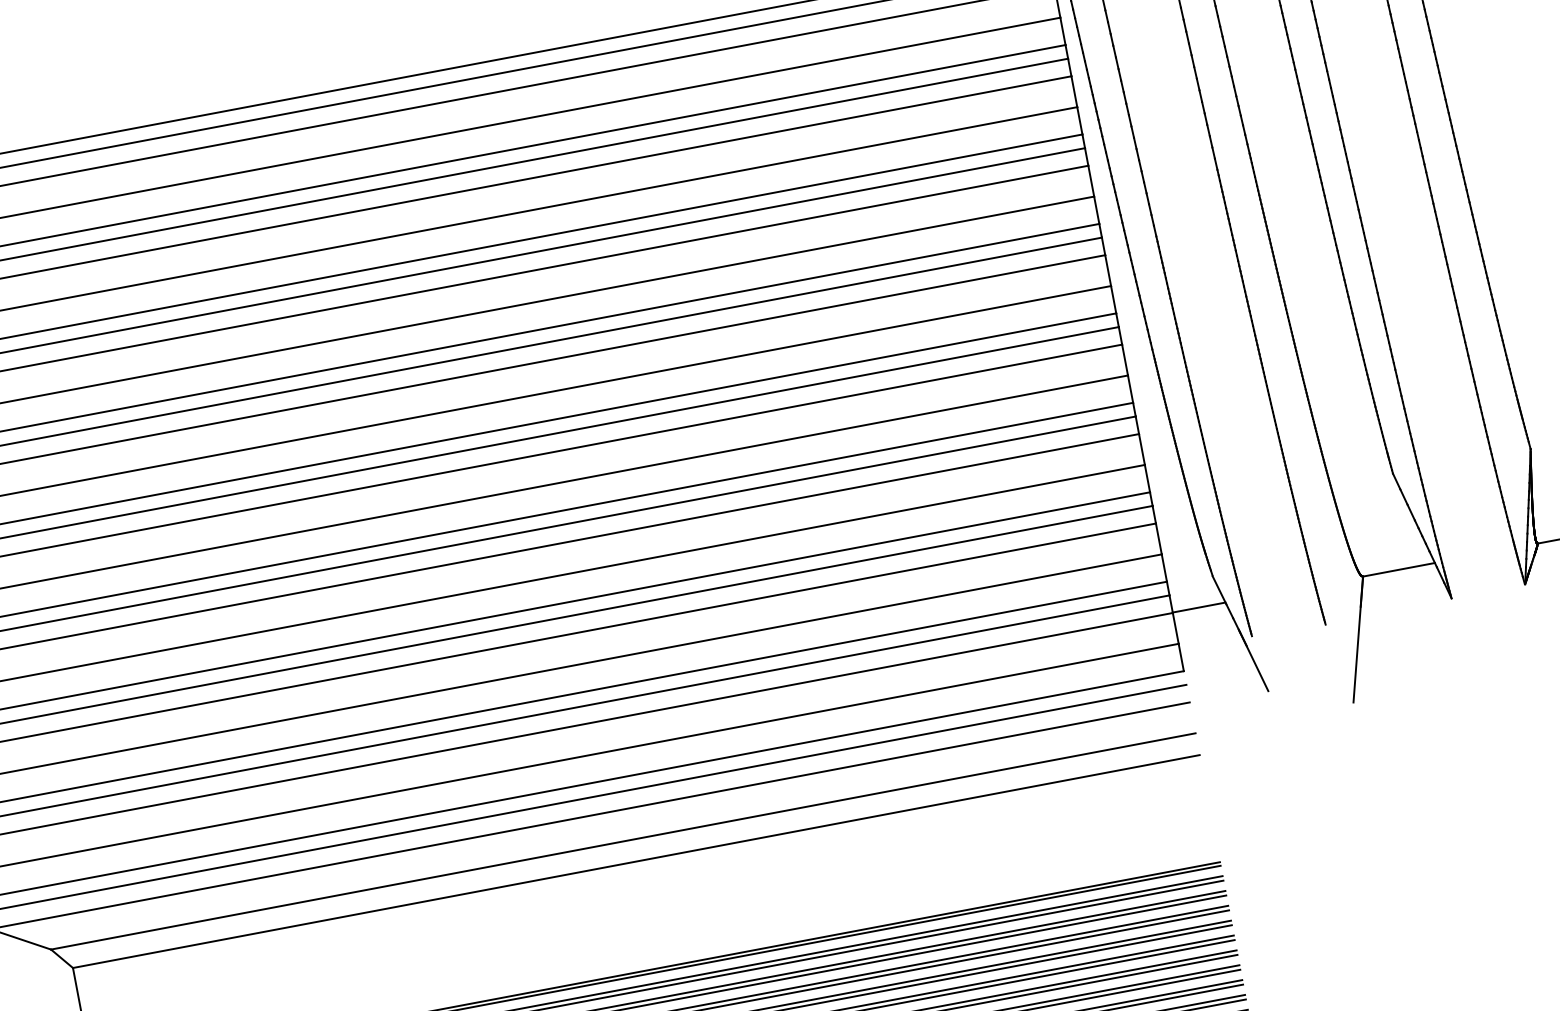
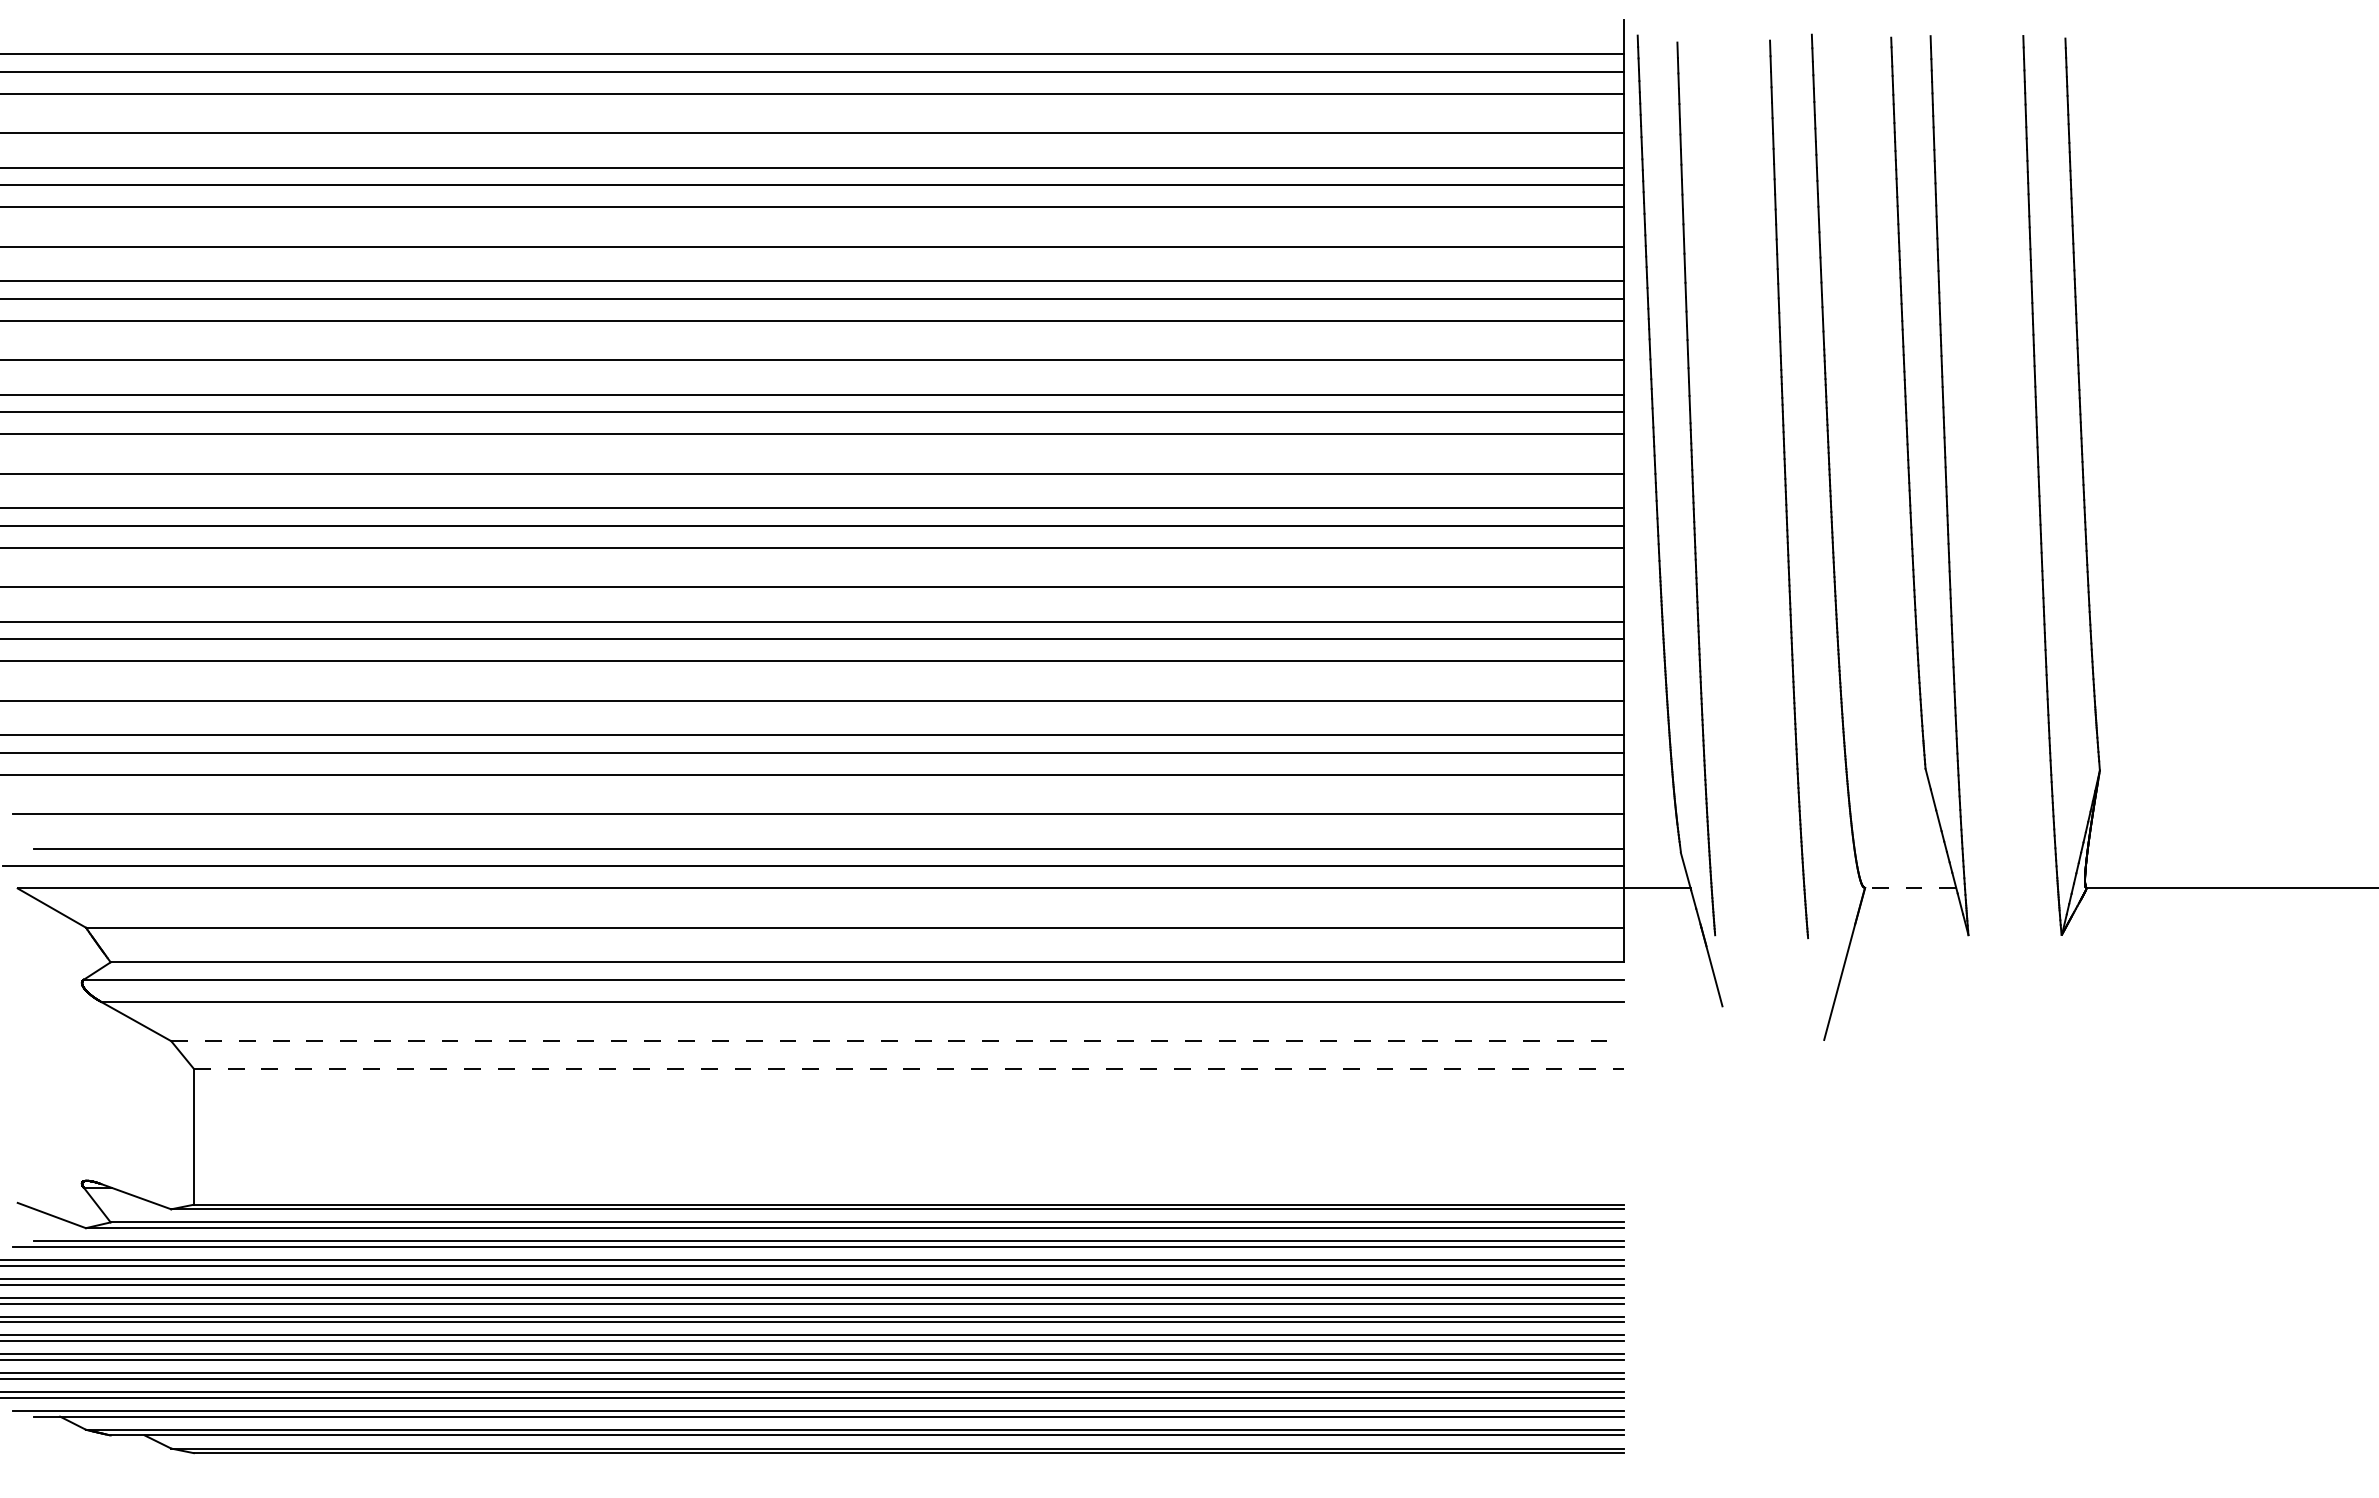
line: (1398, 569) -> (1910, 887), solid -> dashed
line: (623, 841) -> (897, 1041), solid -> dashed
line: (636, 861) -> (908, 1068), solid -> dashed

